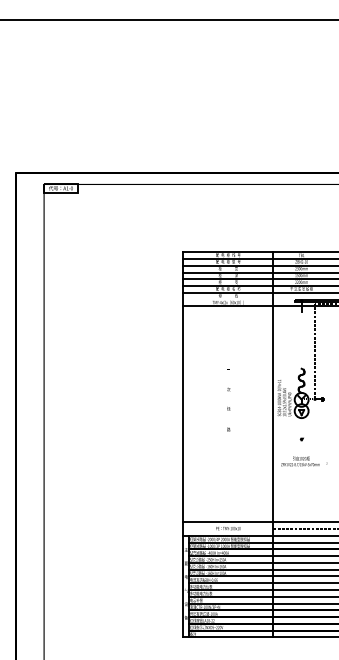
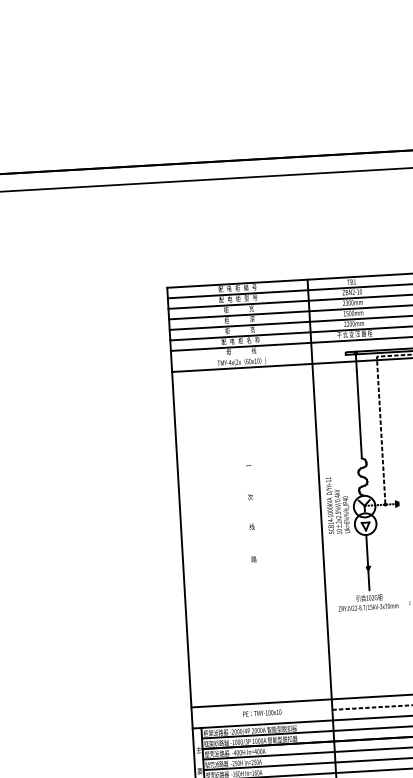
line: (301, 340) -> (359, 414), added
line: (301, 435) -> (367, 562), added

